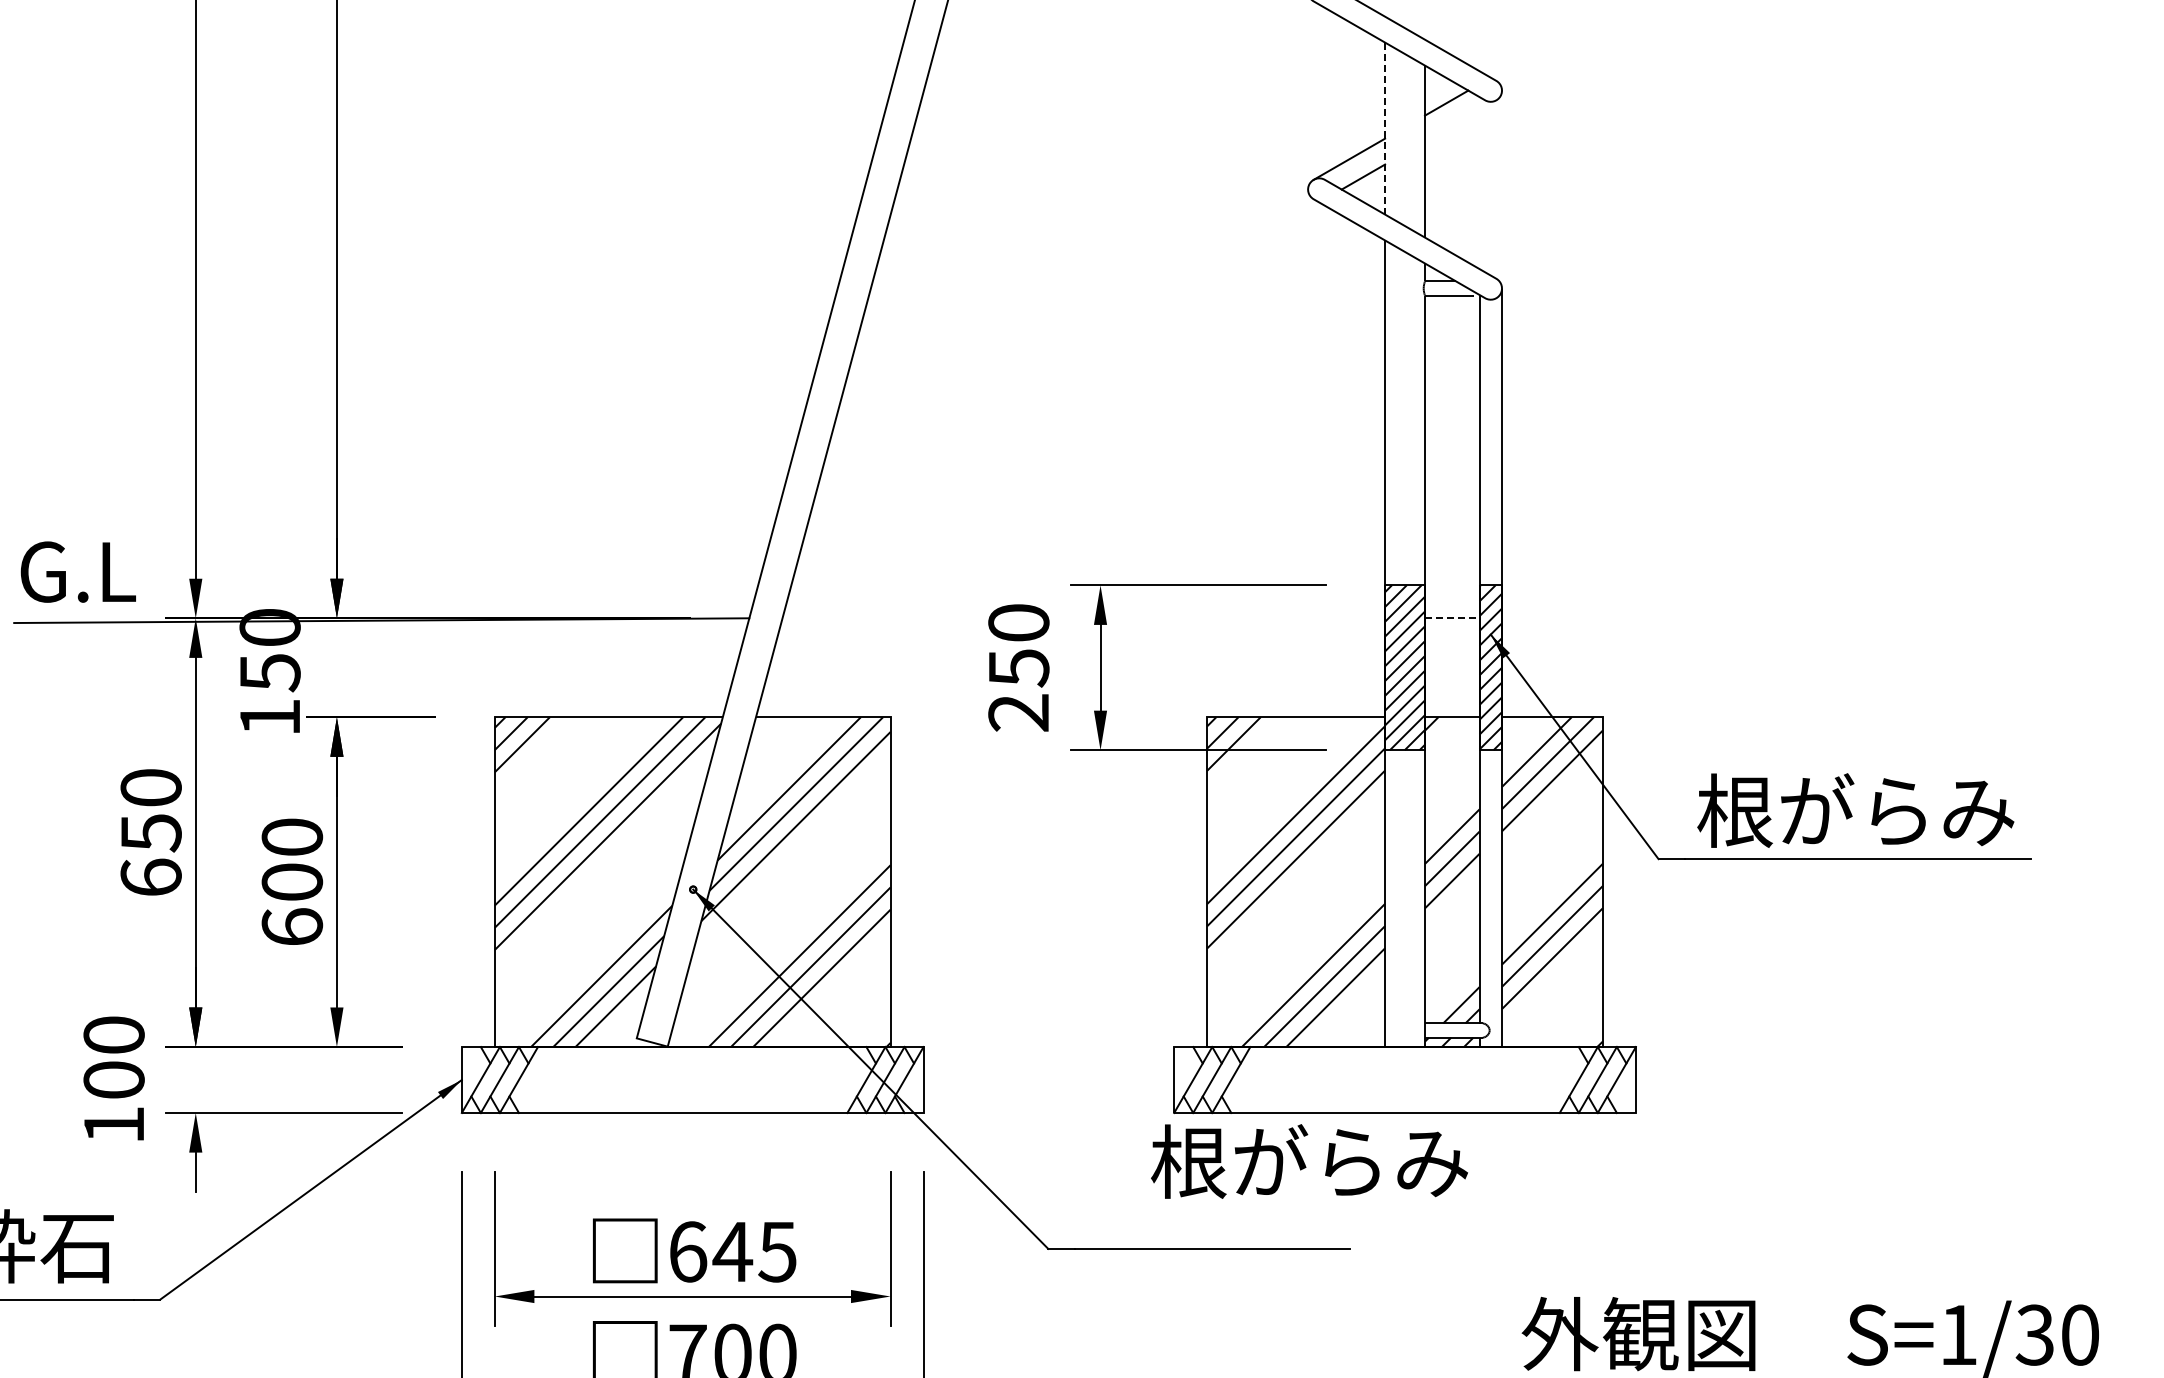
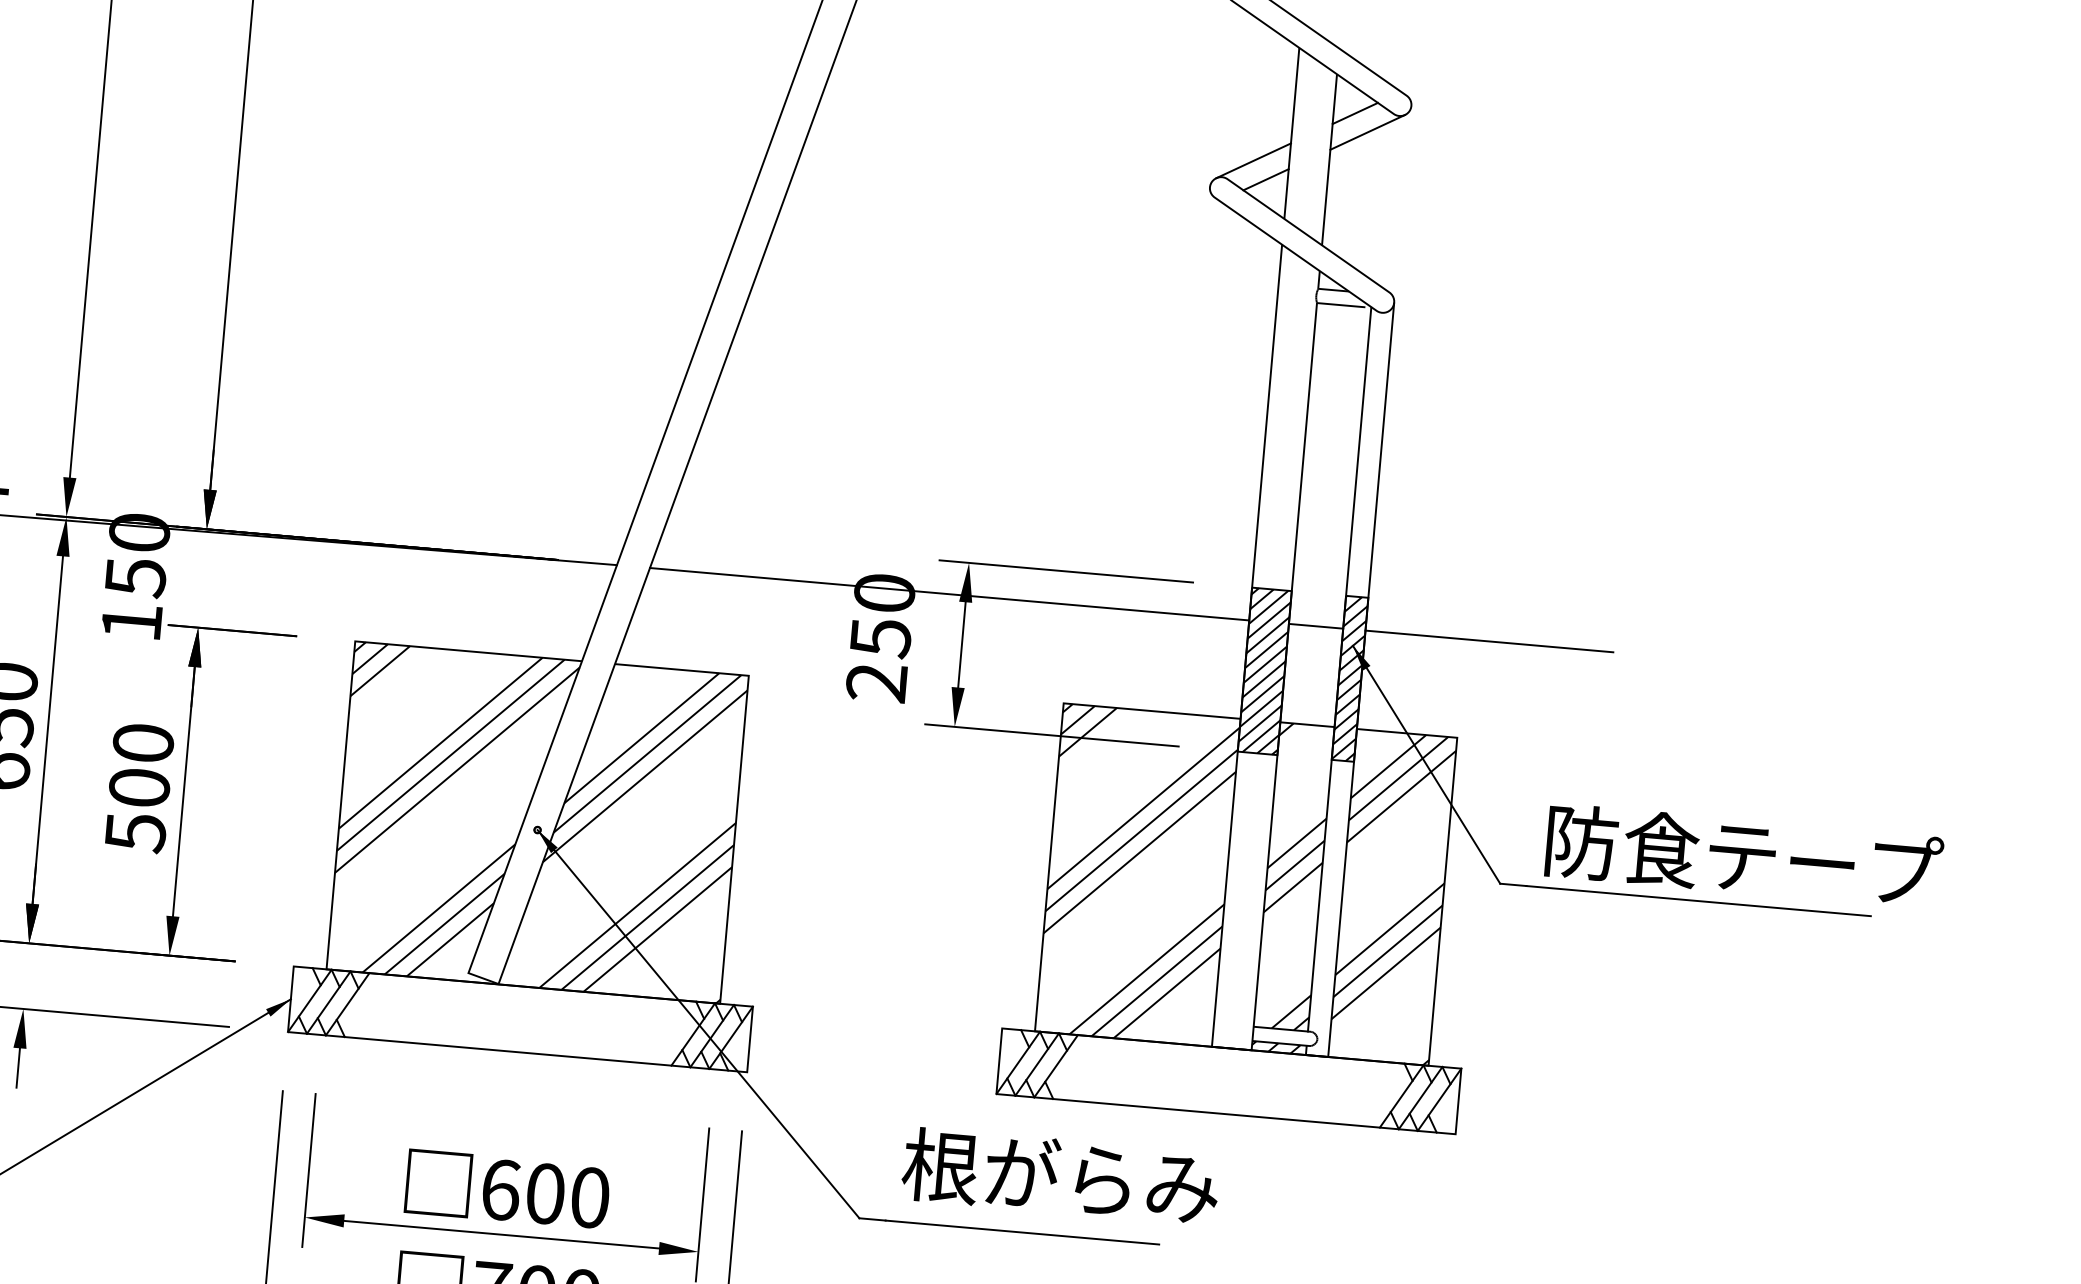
line: (1460, 120) -> (1367, 131), added
line: (1385, 128) -> (1292, 133), dashed -> solid
line: (1083, 618) -> (949, 594), added
line: (1452, 618) -> (1316, 626), dashed -> solid
line: (1626, 618) -> (1489, 641), added
text: (1897, 810) -> (1742, 856), 根がらみ -> 防食テープ
text: (292, 927) -> (135, 832), 600 -> 500
text: (1309, 1161) -> (1060, 1176), moved
text: (754, 1251) -> (567, 1195), 645 -> 600

